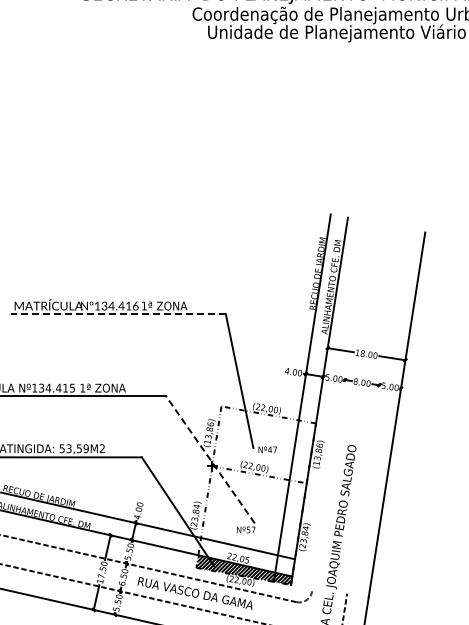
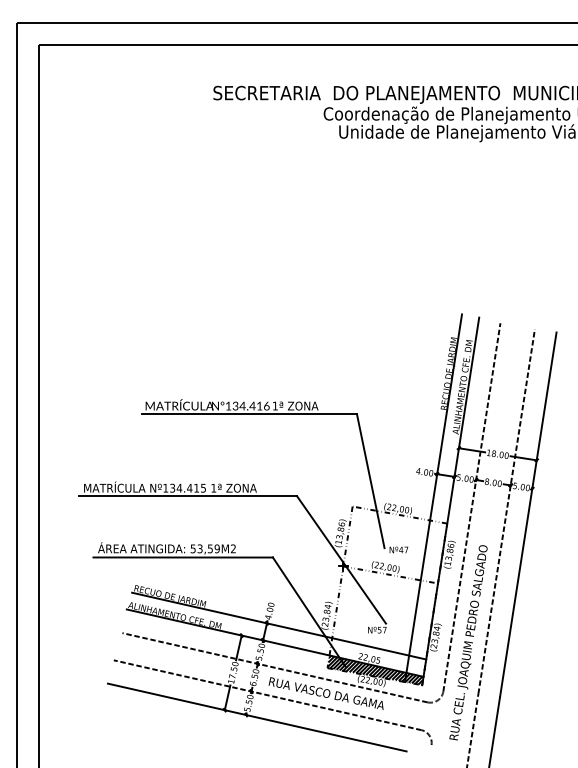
line: (118, 314) -> (249, 414), dashed -> solid
line: (340, 407) -> (471, 507), added
line: (375, 411) -> (506, 511), added
line: (210, 460) -> (341, 560), dashed -> solid

